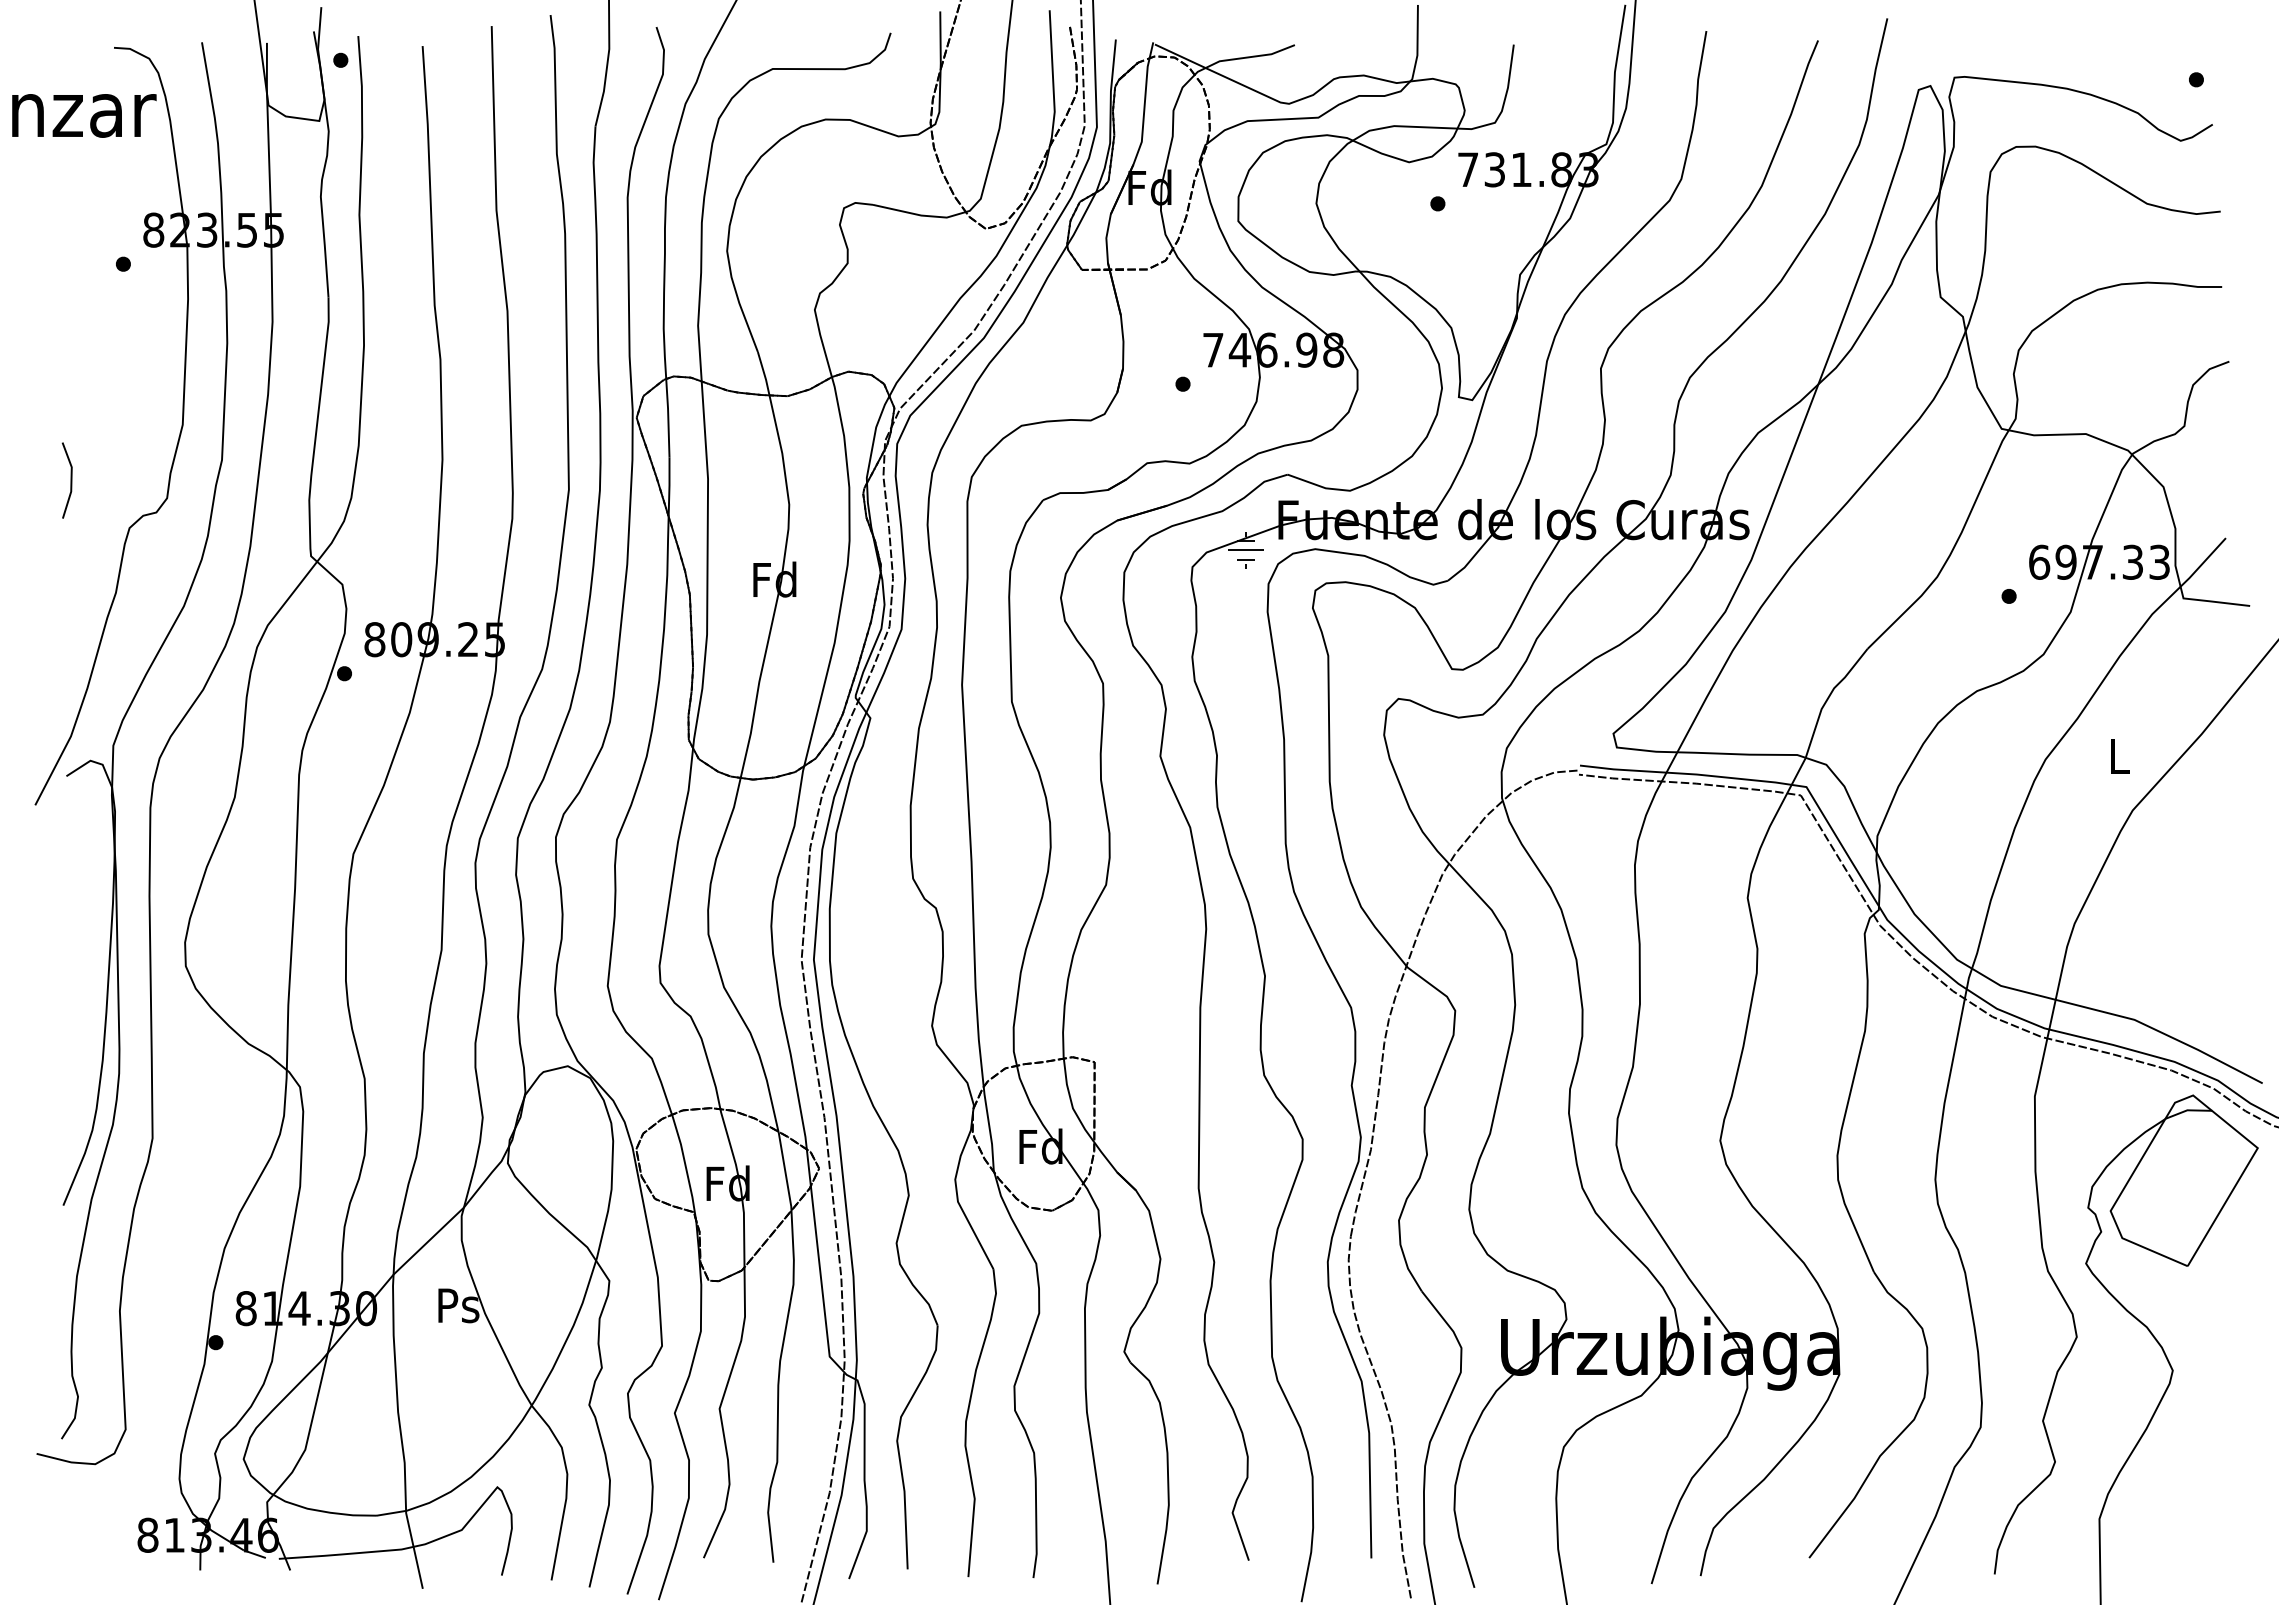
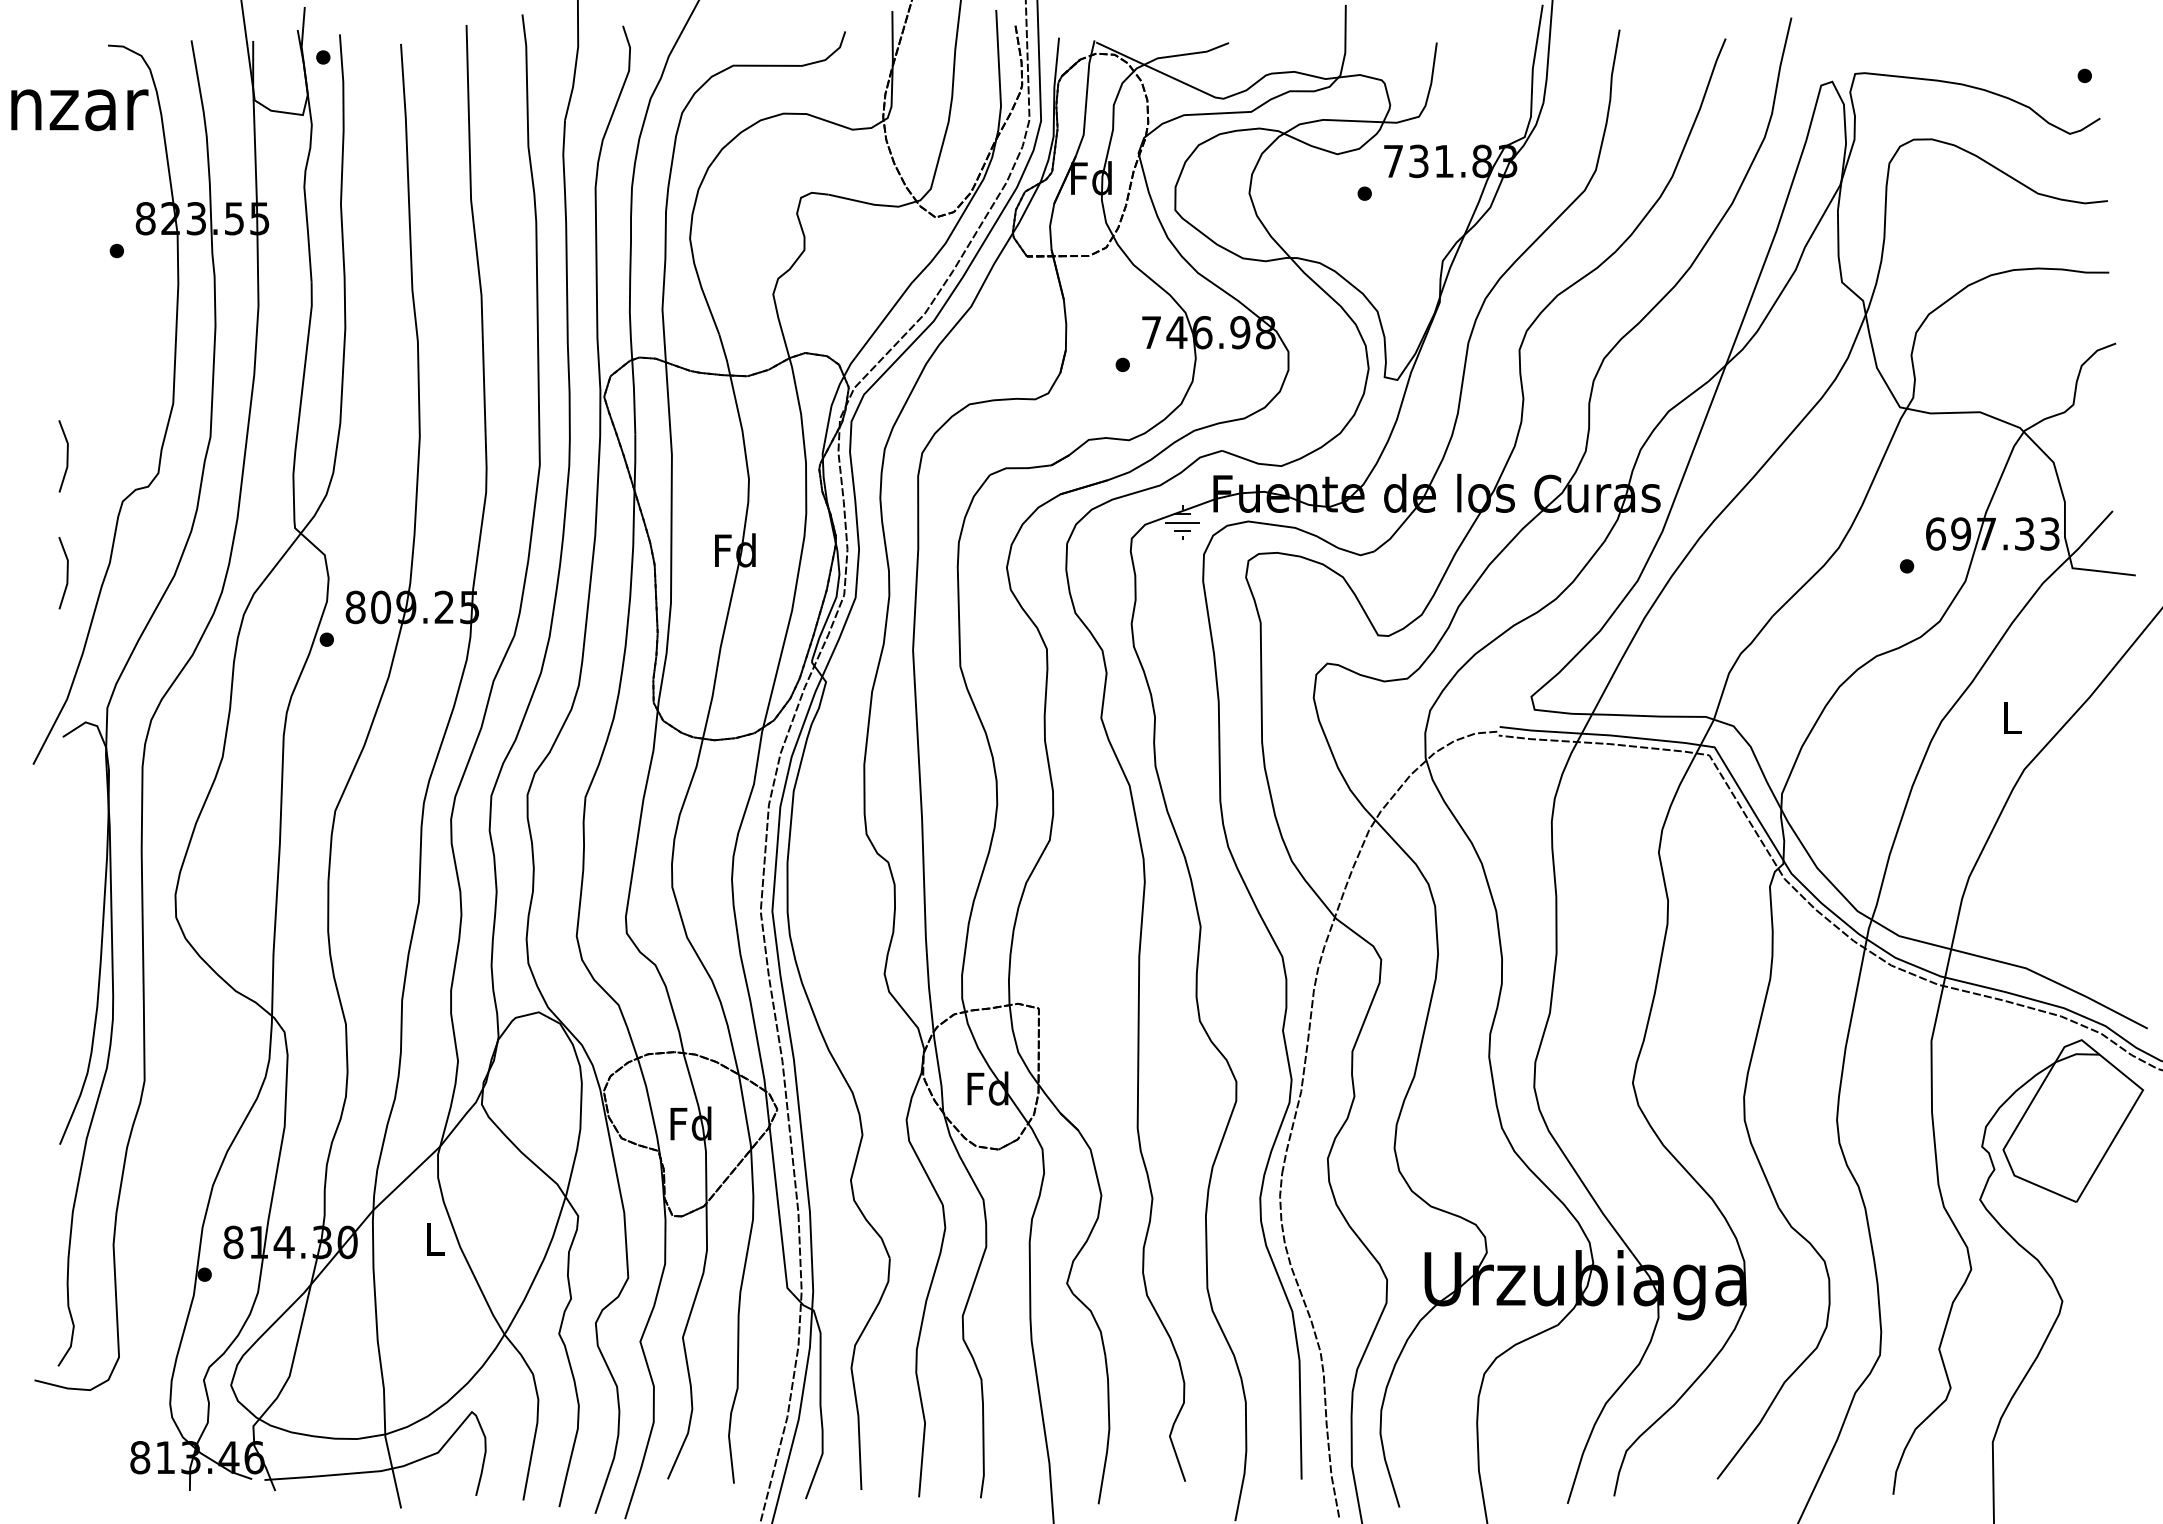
line: (70, 603) -> (66, 573), added
text: (458, 1305) -> (435, 1239), Ps -> L

